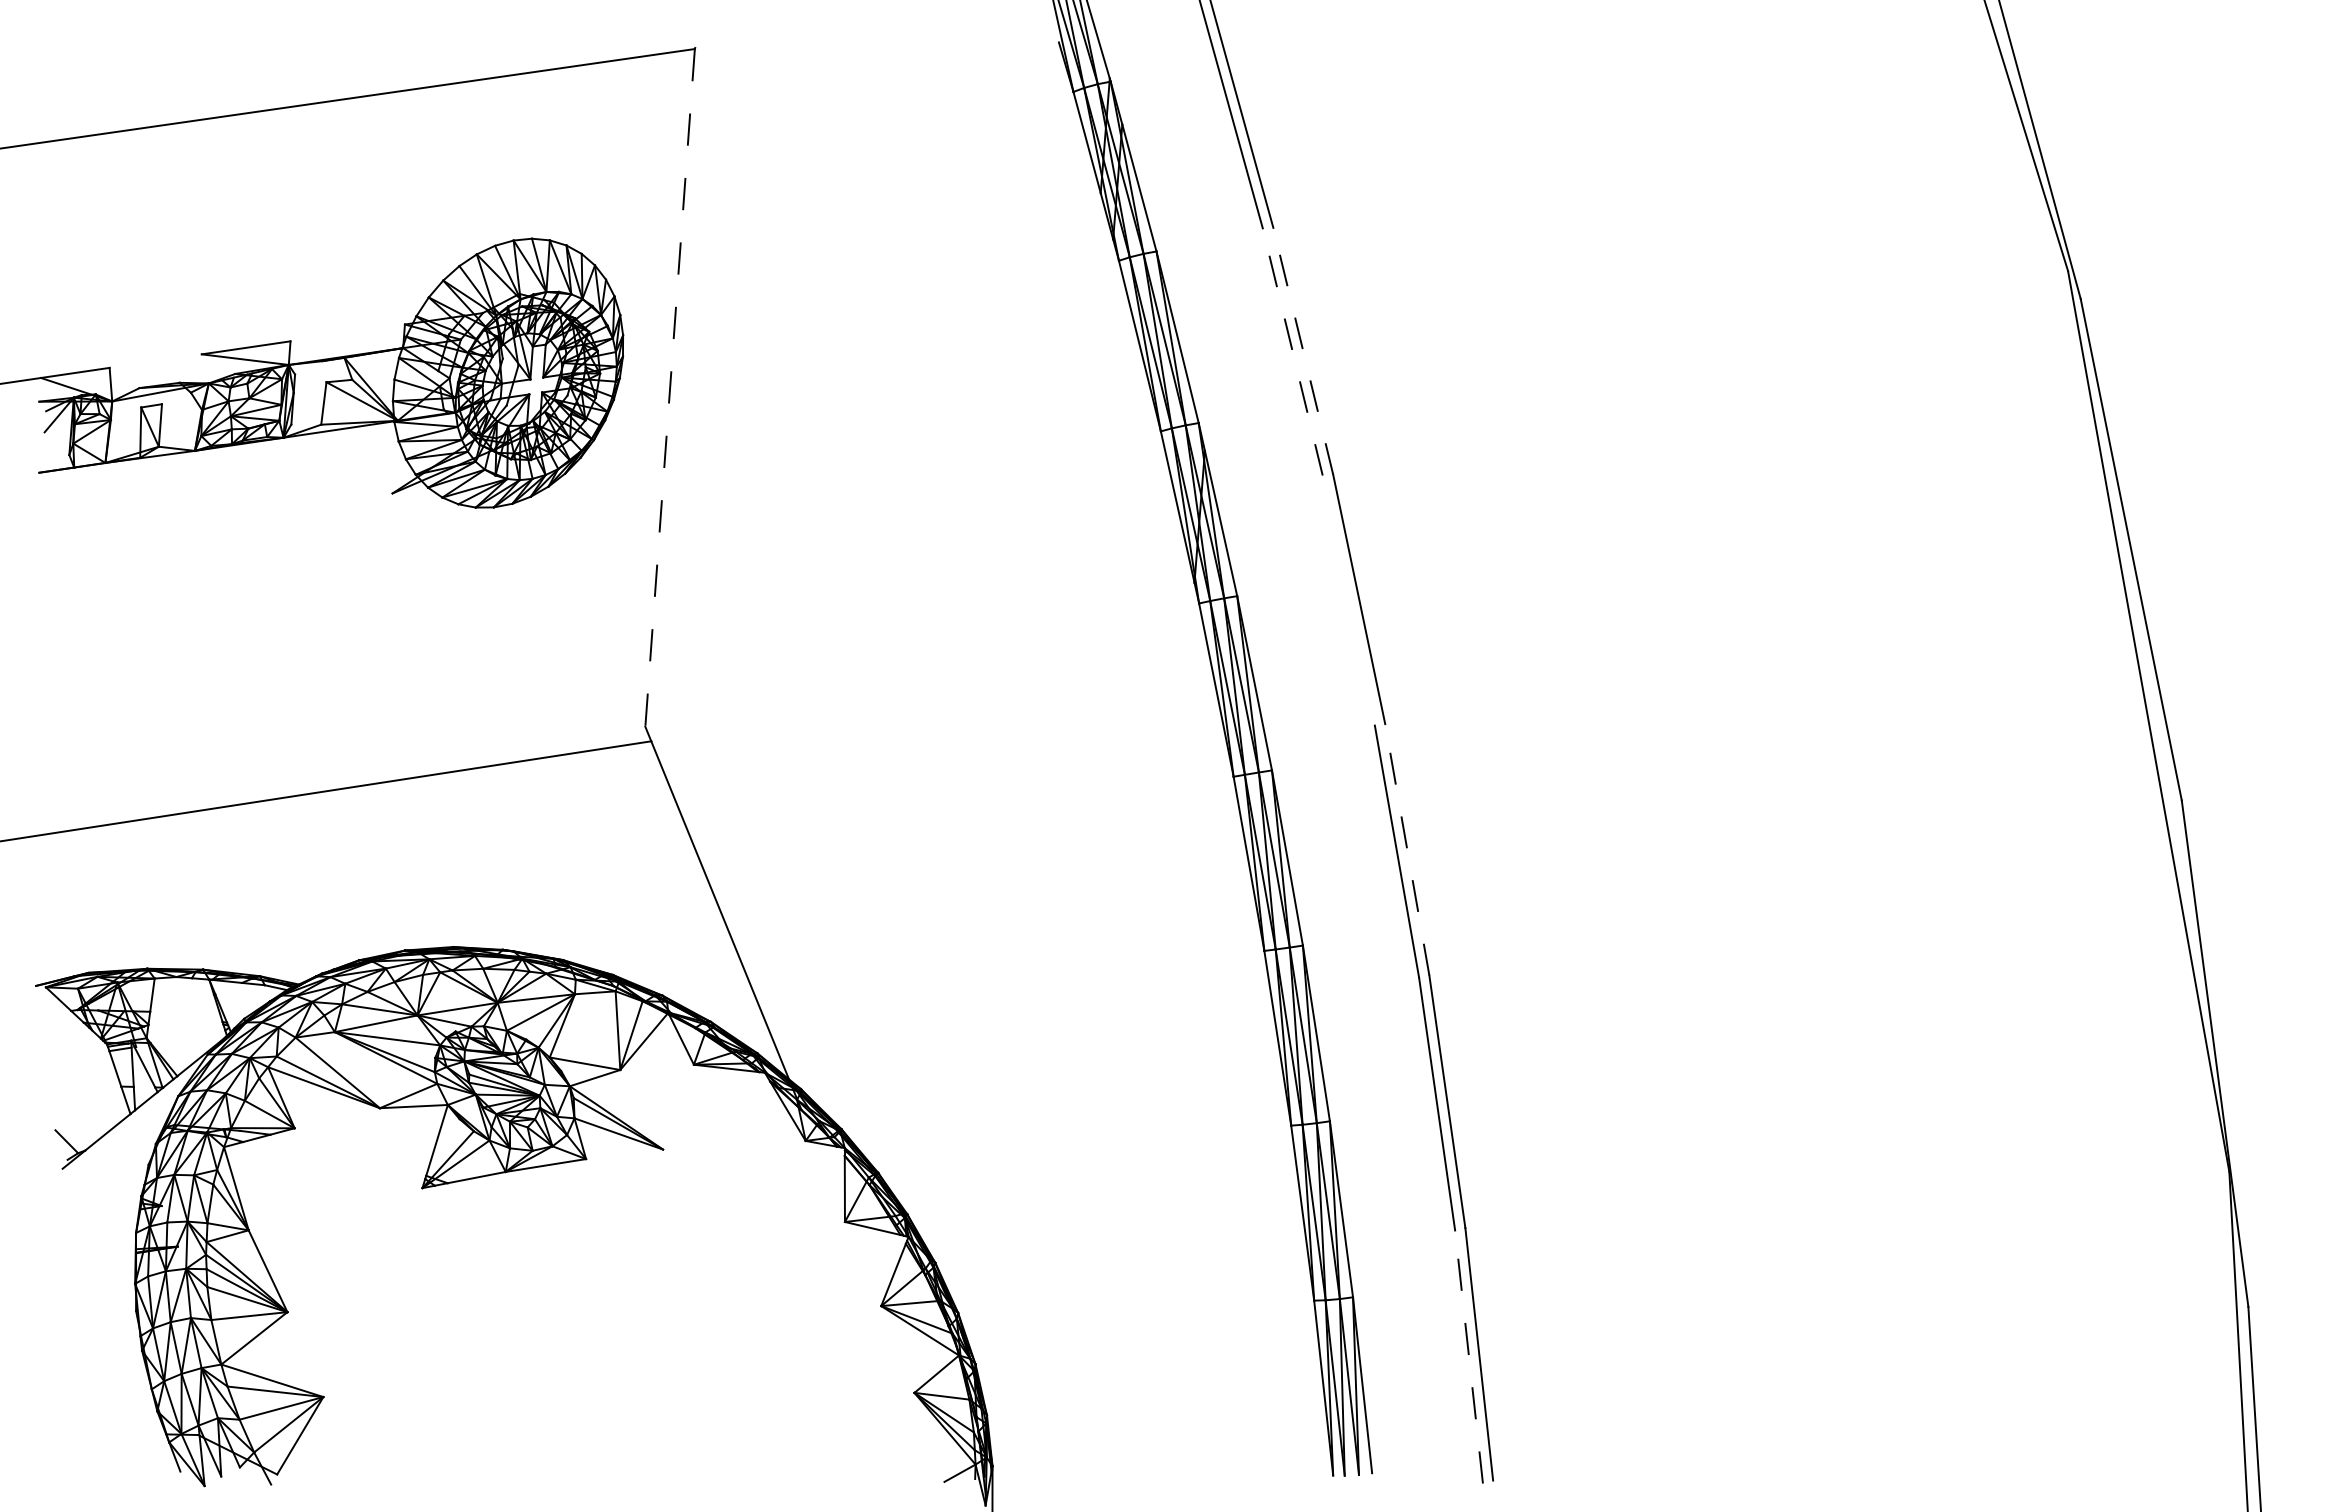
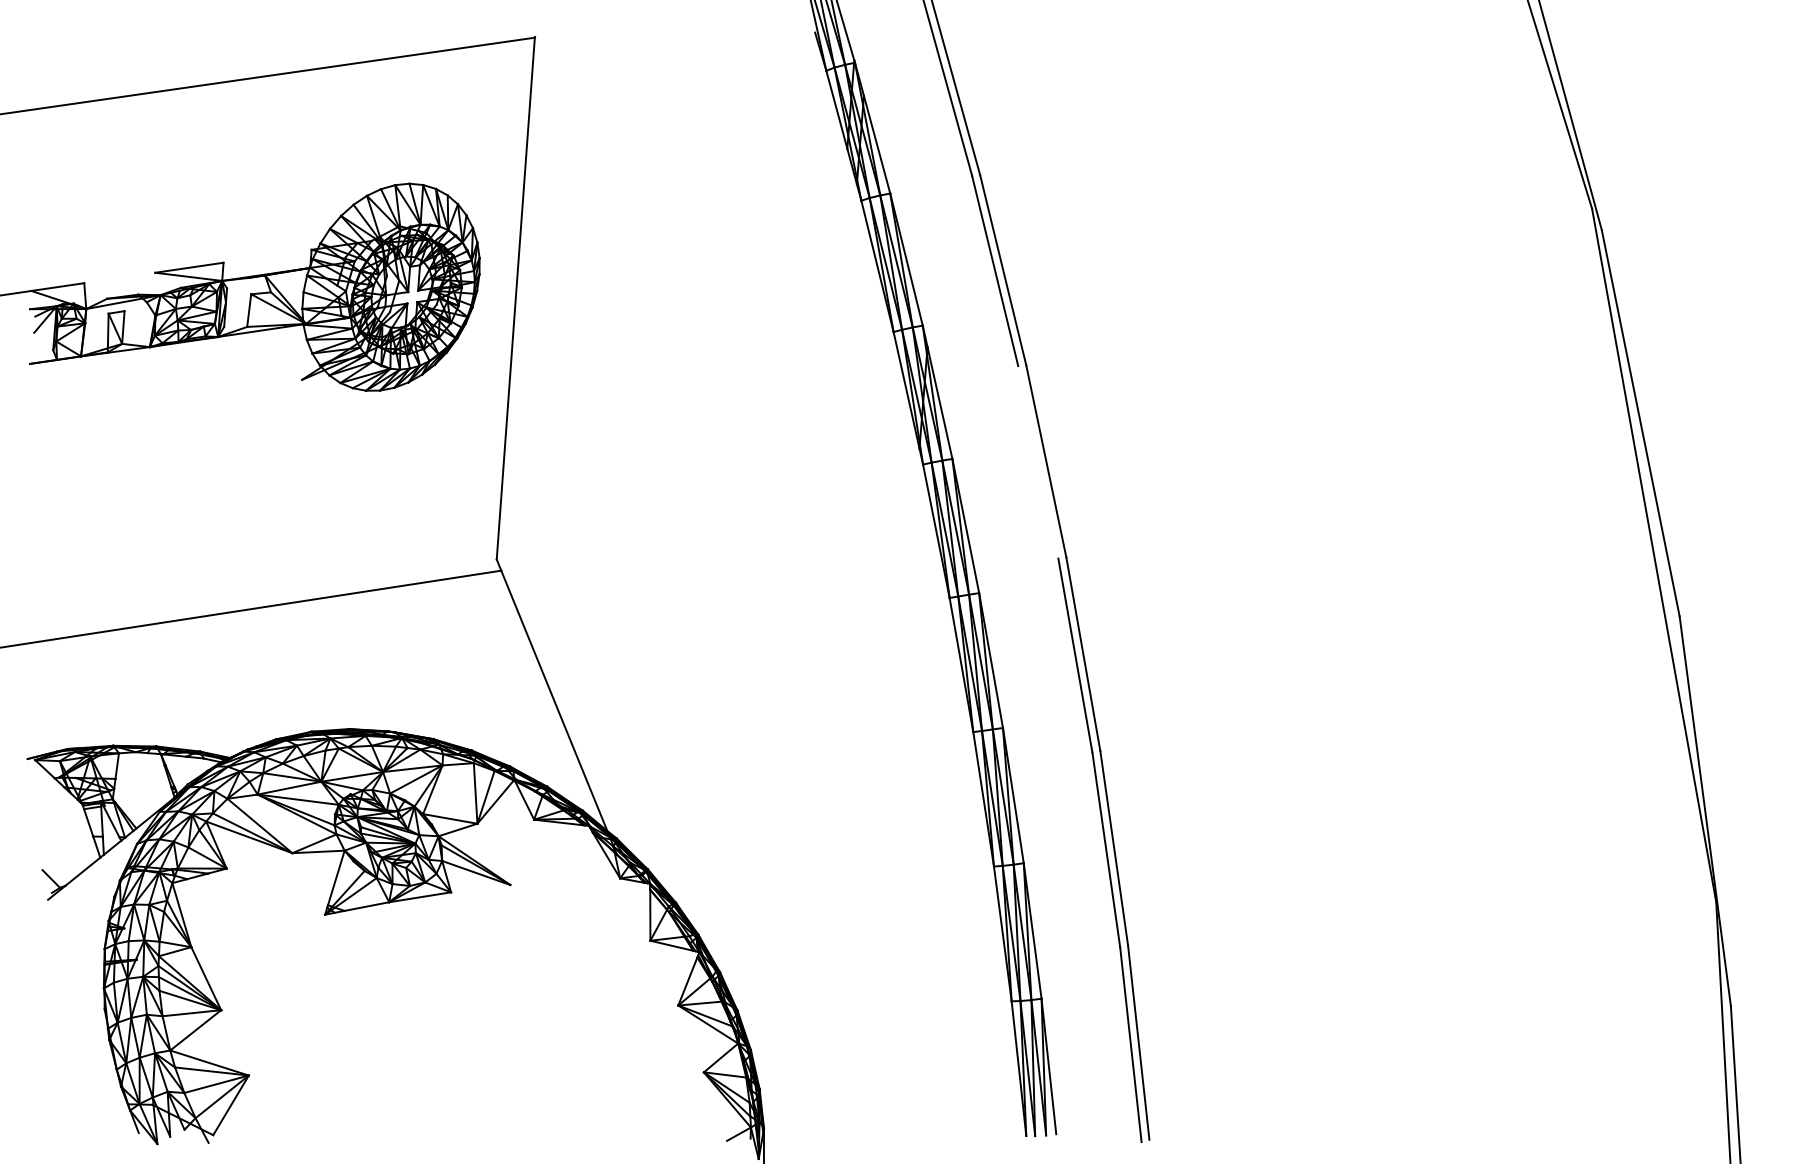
line: (1292, 351) -> (994, 270), dashed -> solid
line: (1303, 351) -> (1003, 270), dashed -> solid
line: (670, 387) -> (516, 298), dashed -> solid
line: (1407, 849) -> (1083, 653), dashed -> solid
line: (1468, 1356) -> (1130, 1044), dashed -> solid

